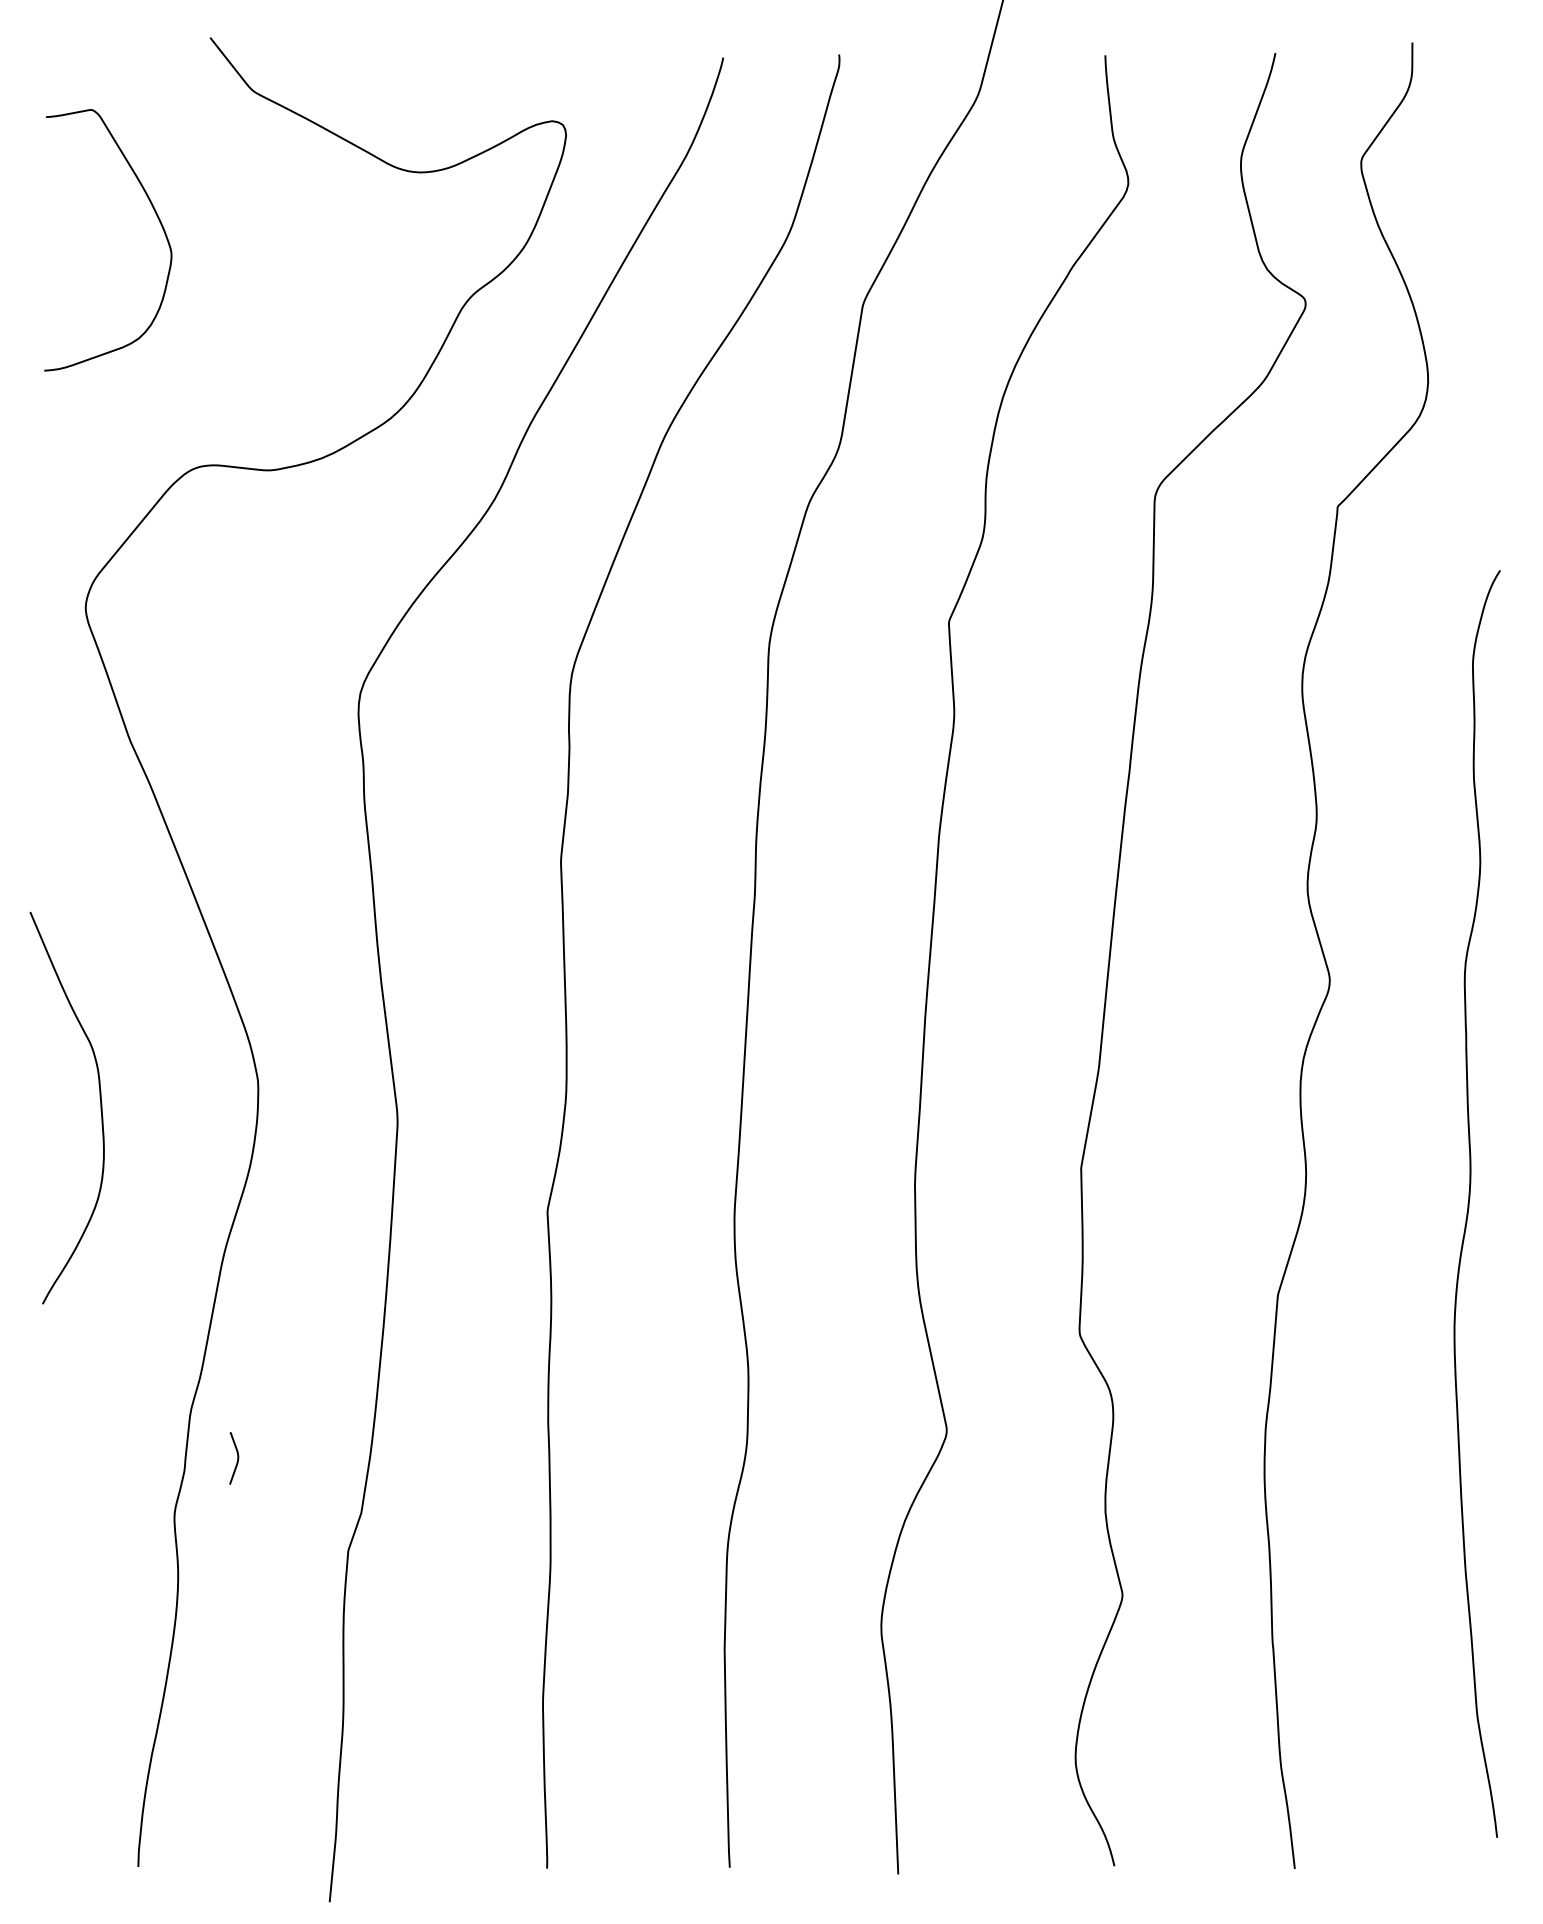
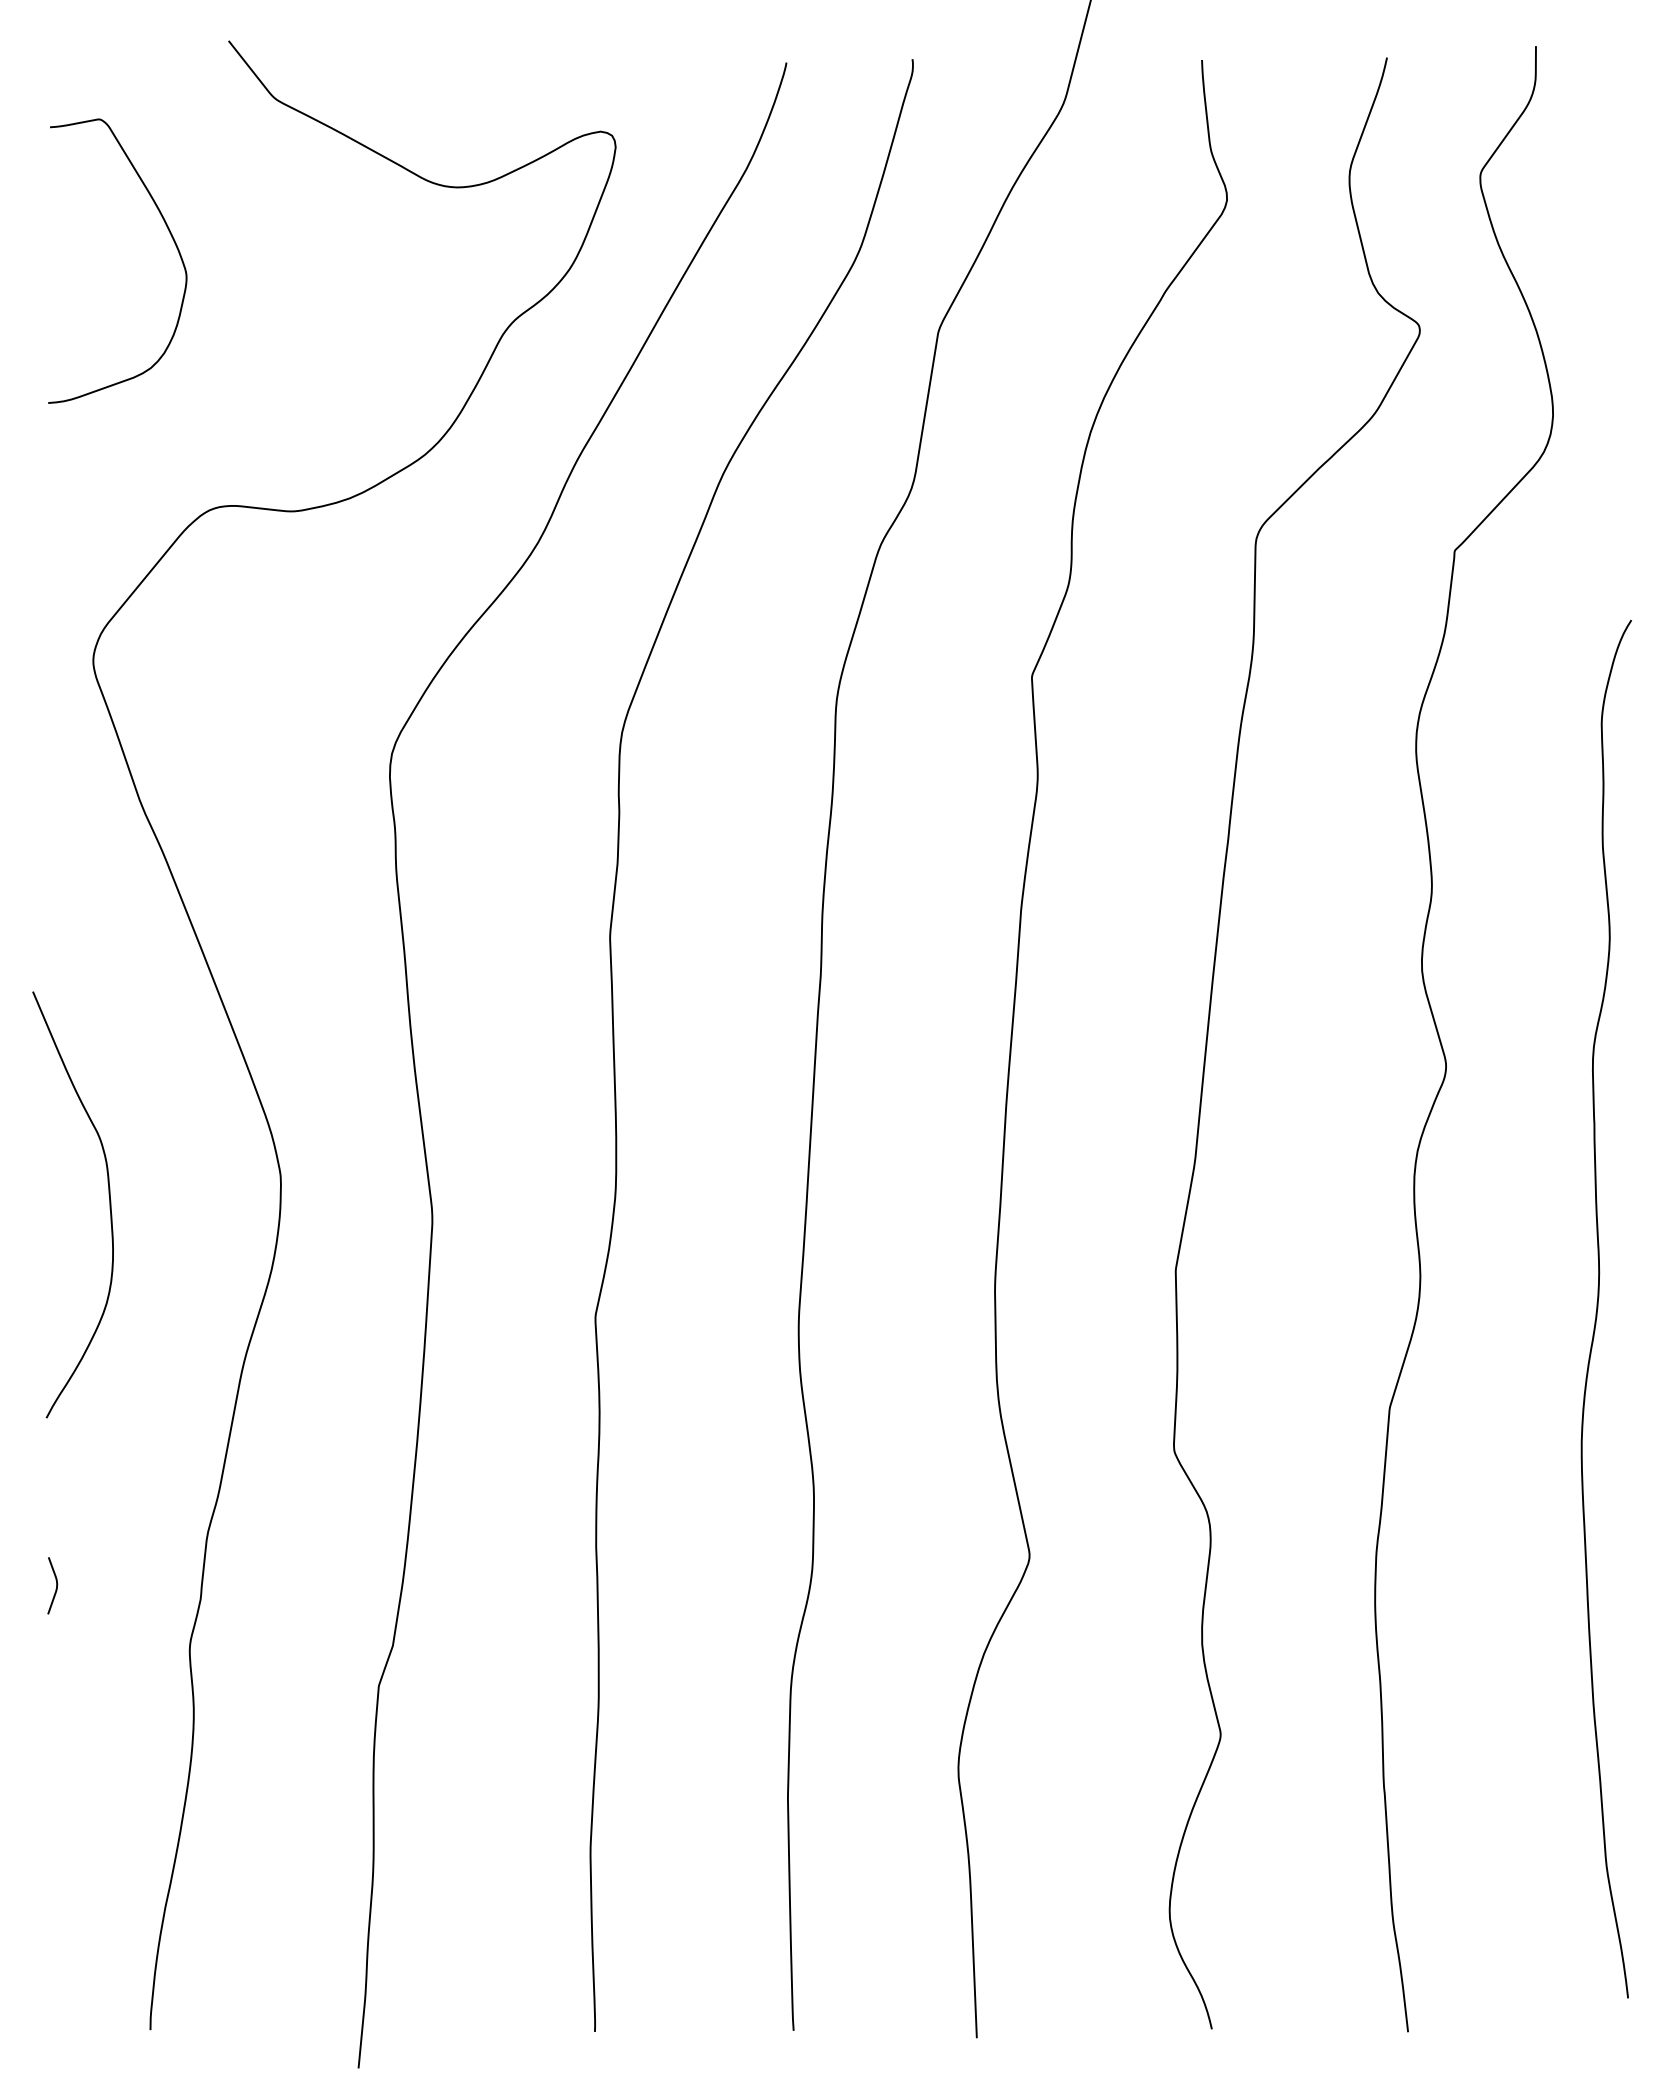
curve: (237, 1458) -> (56, 1585), moved

